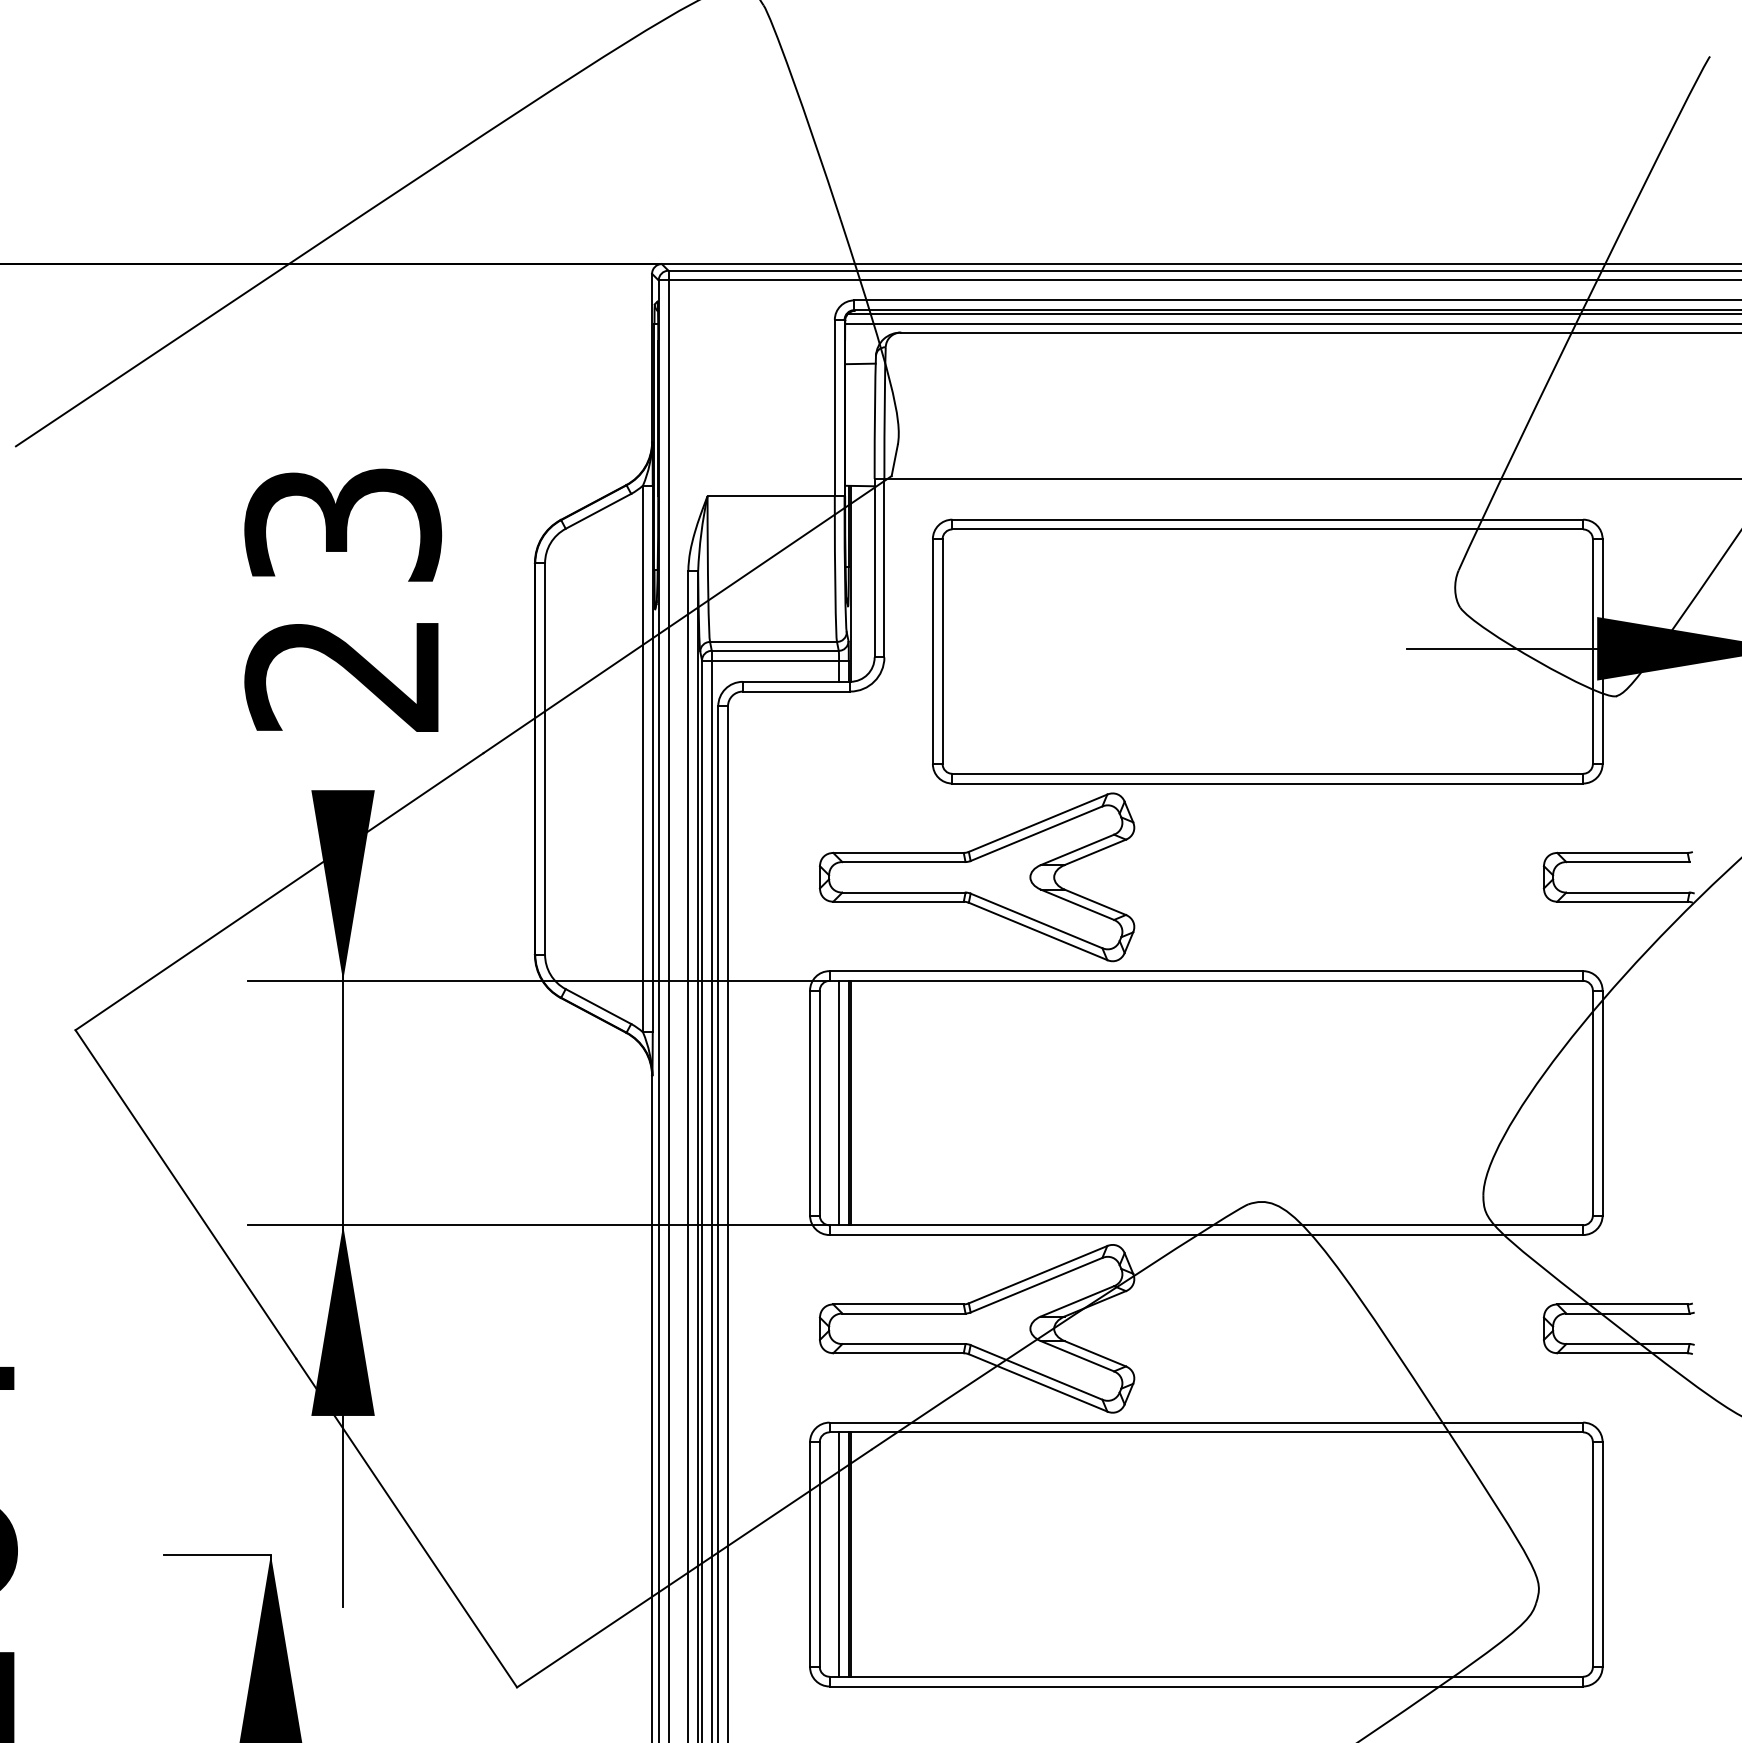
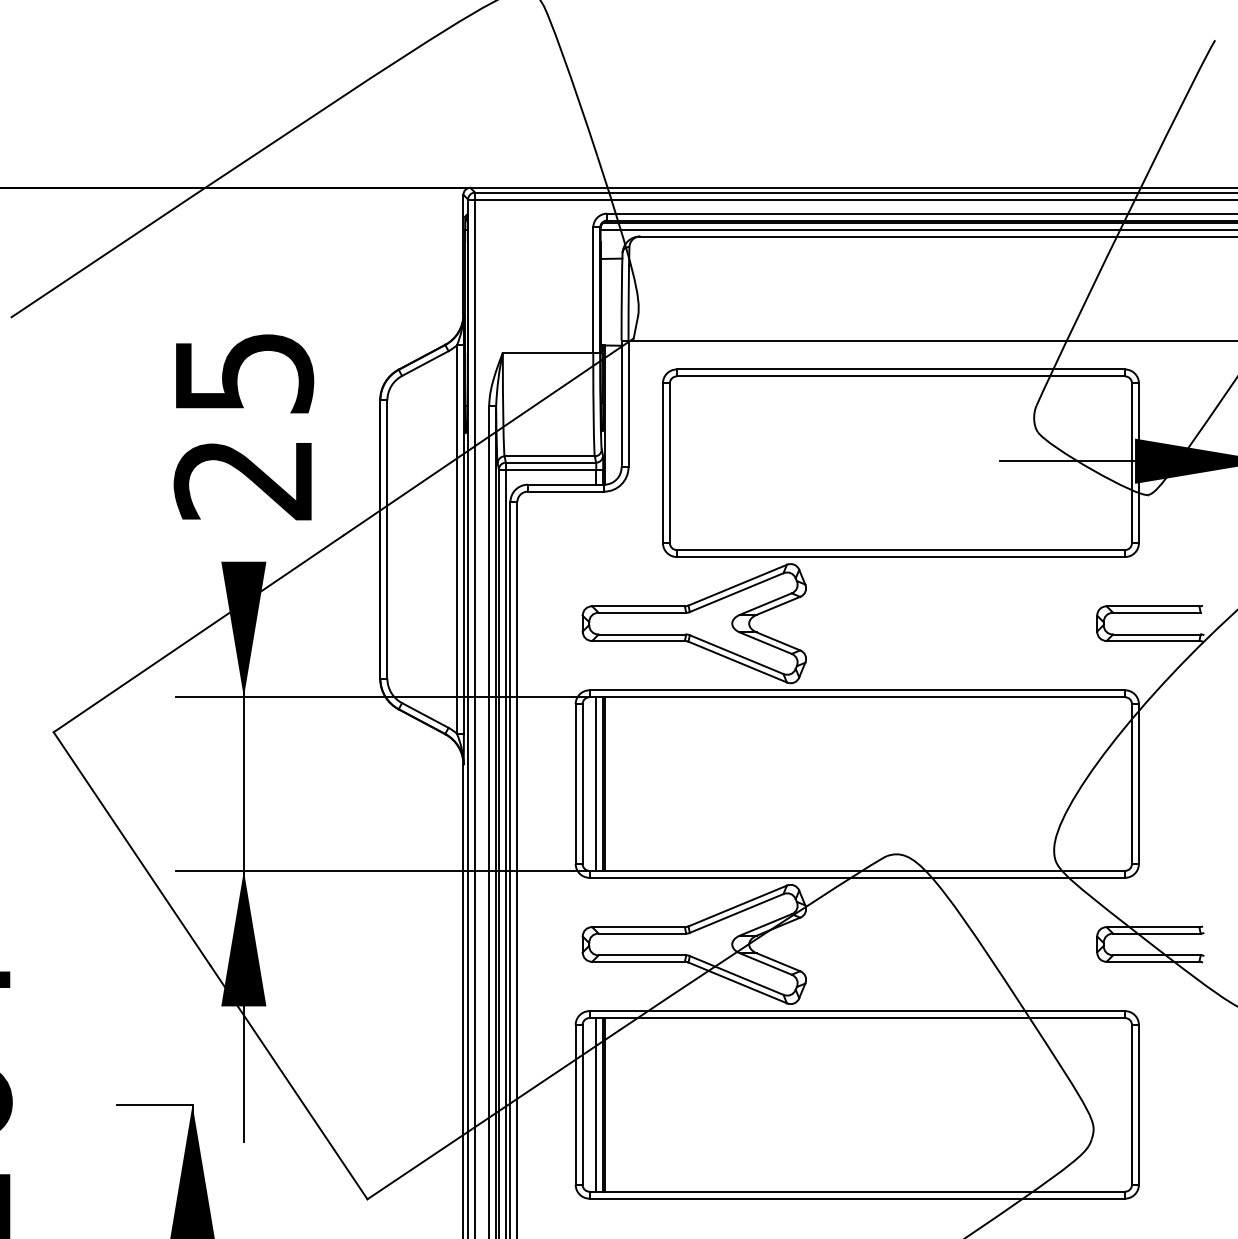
text: (342, 525) -> (243, 373), 23 -> 25

